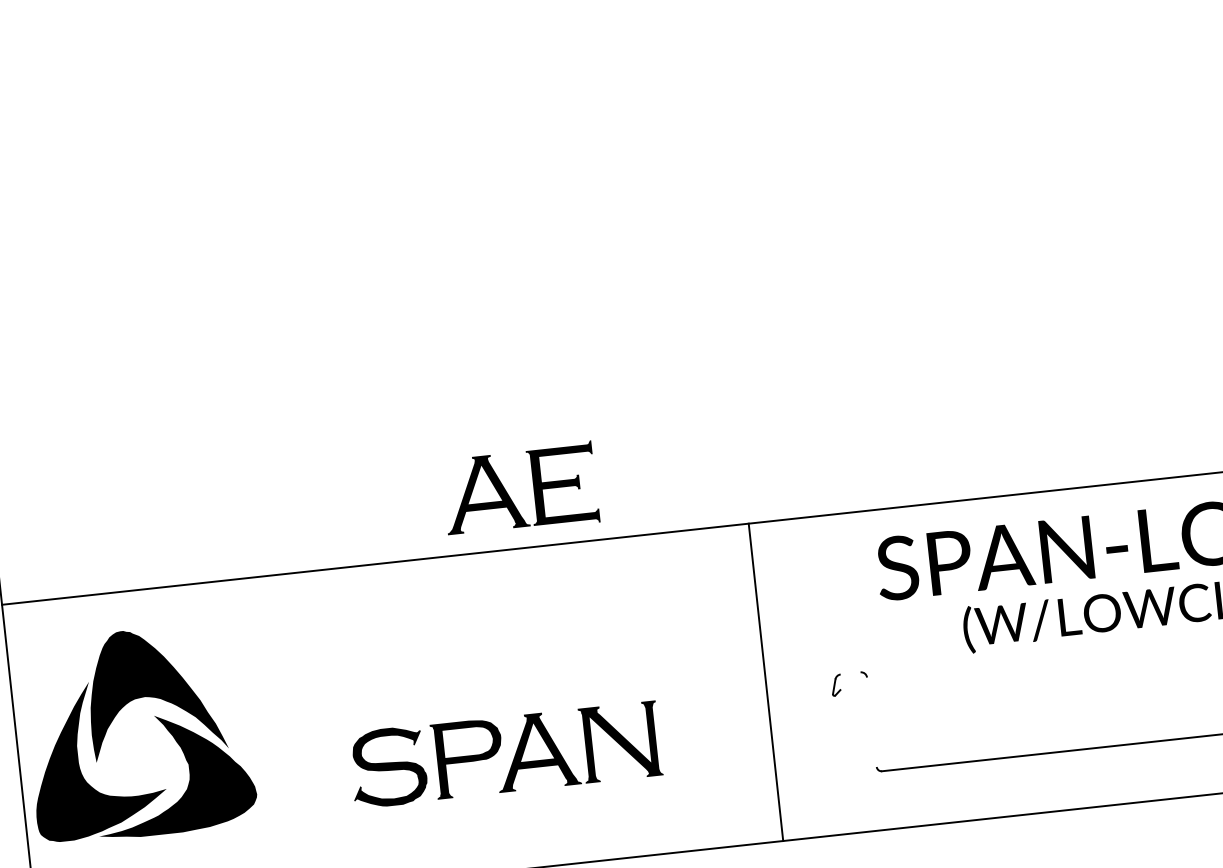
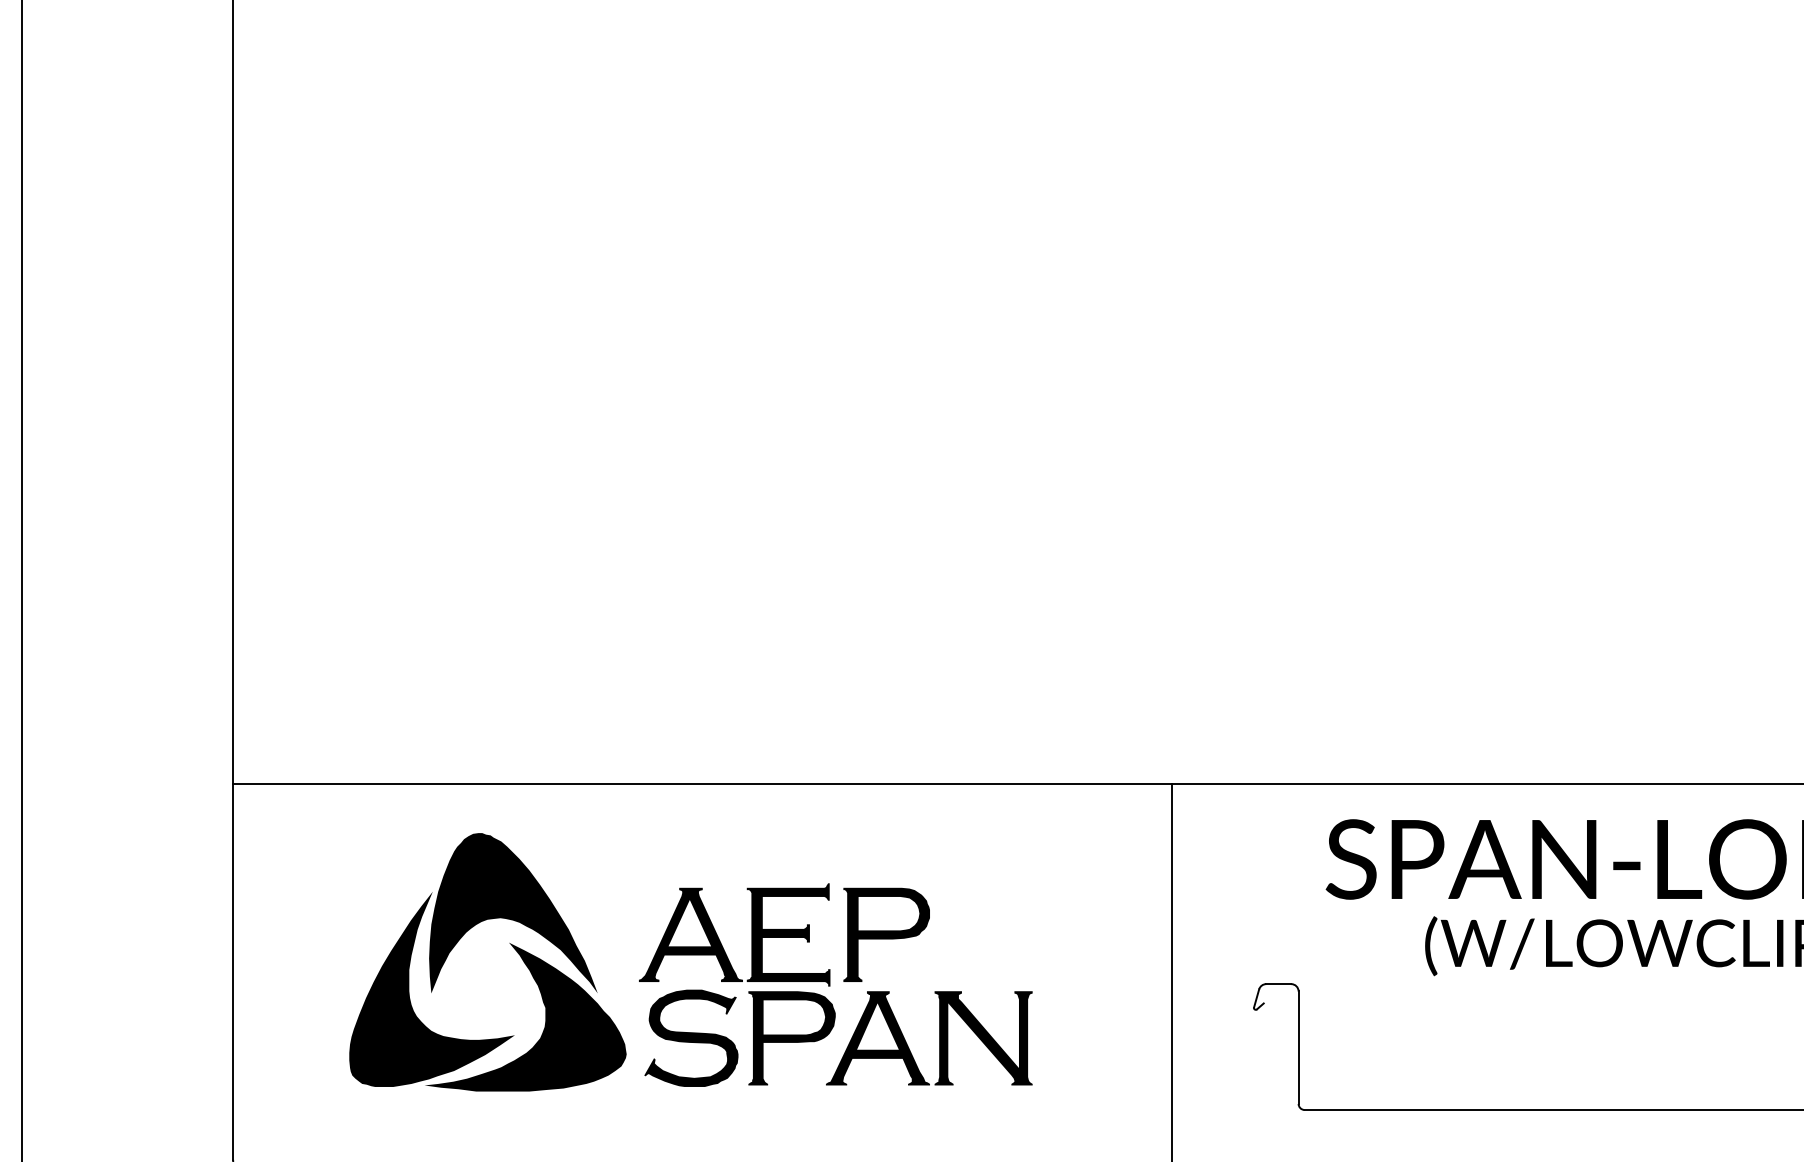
part: (509, 495) -> (720, 940), moved
part: (534, 667) -> (886, 934), added
line: (850, 673) -> (1278, 984), added
part: (154, 716) -> (509, 943), moved
line: (871, 722) -> (1298, 1047), added

